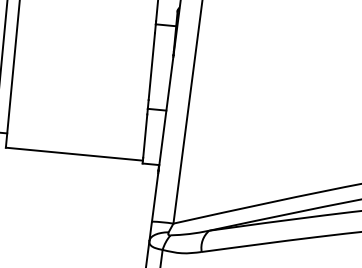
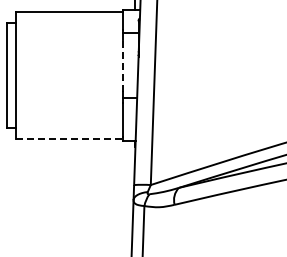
line: (151, 66) -> (122, 65), solid -> dashed
line: (74, 153) -> (69, 138), solid -> dashed

